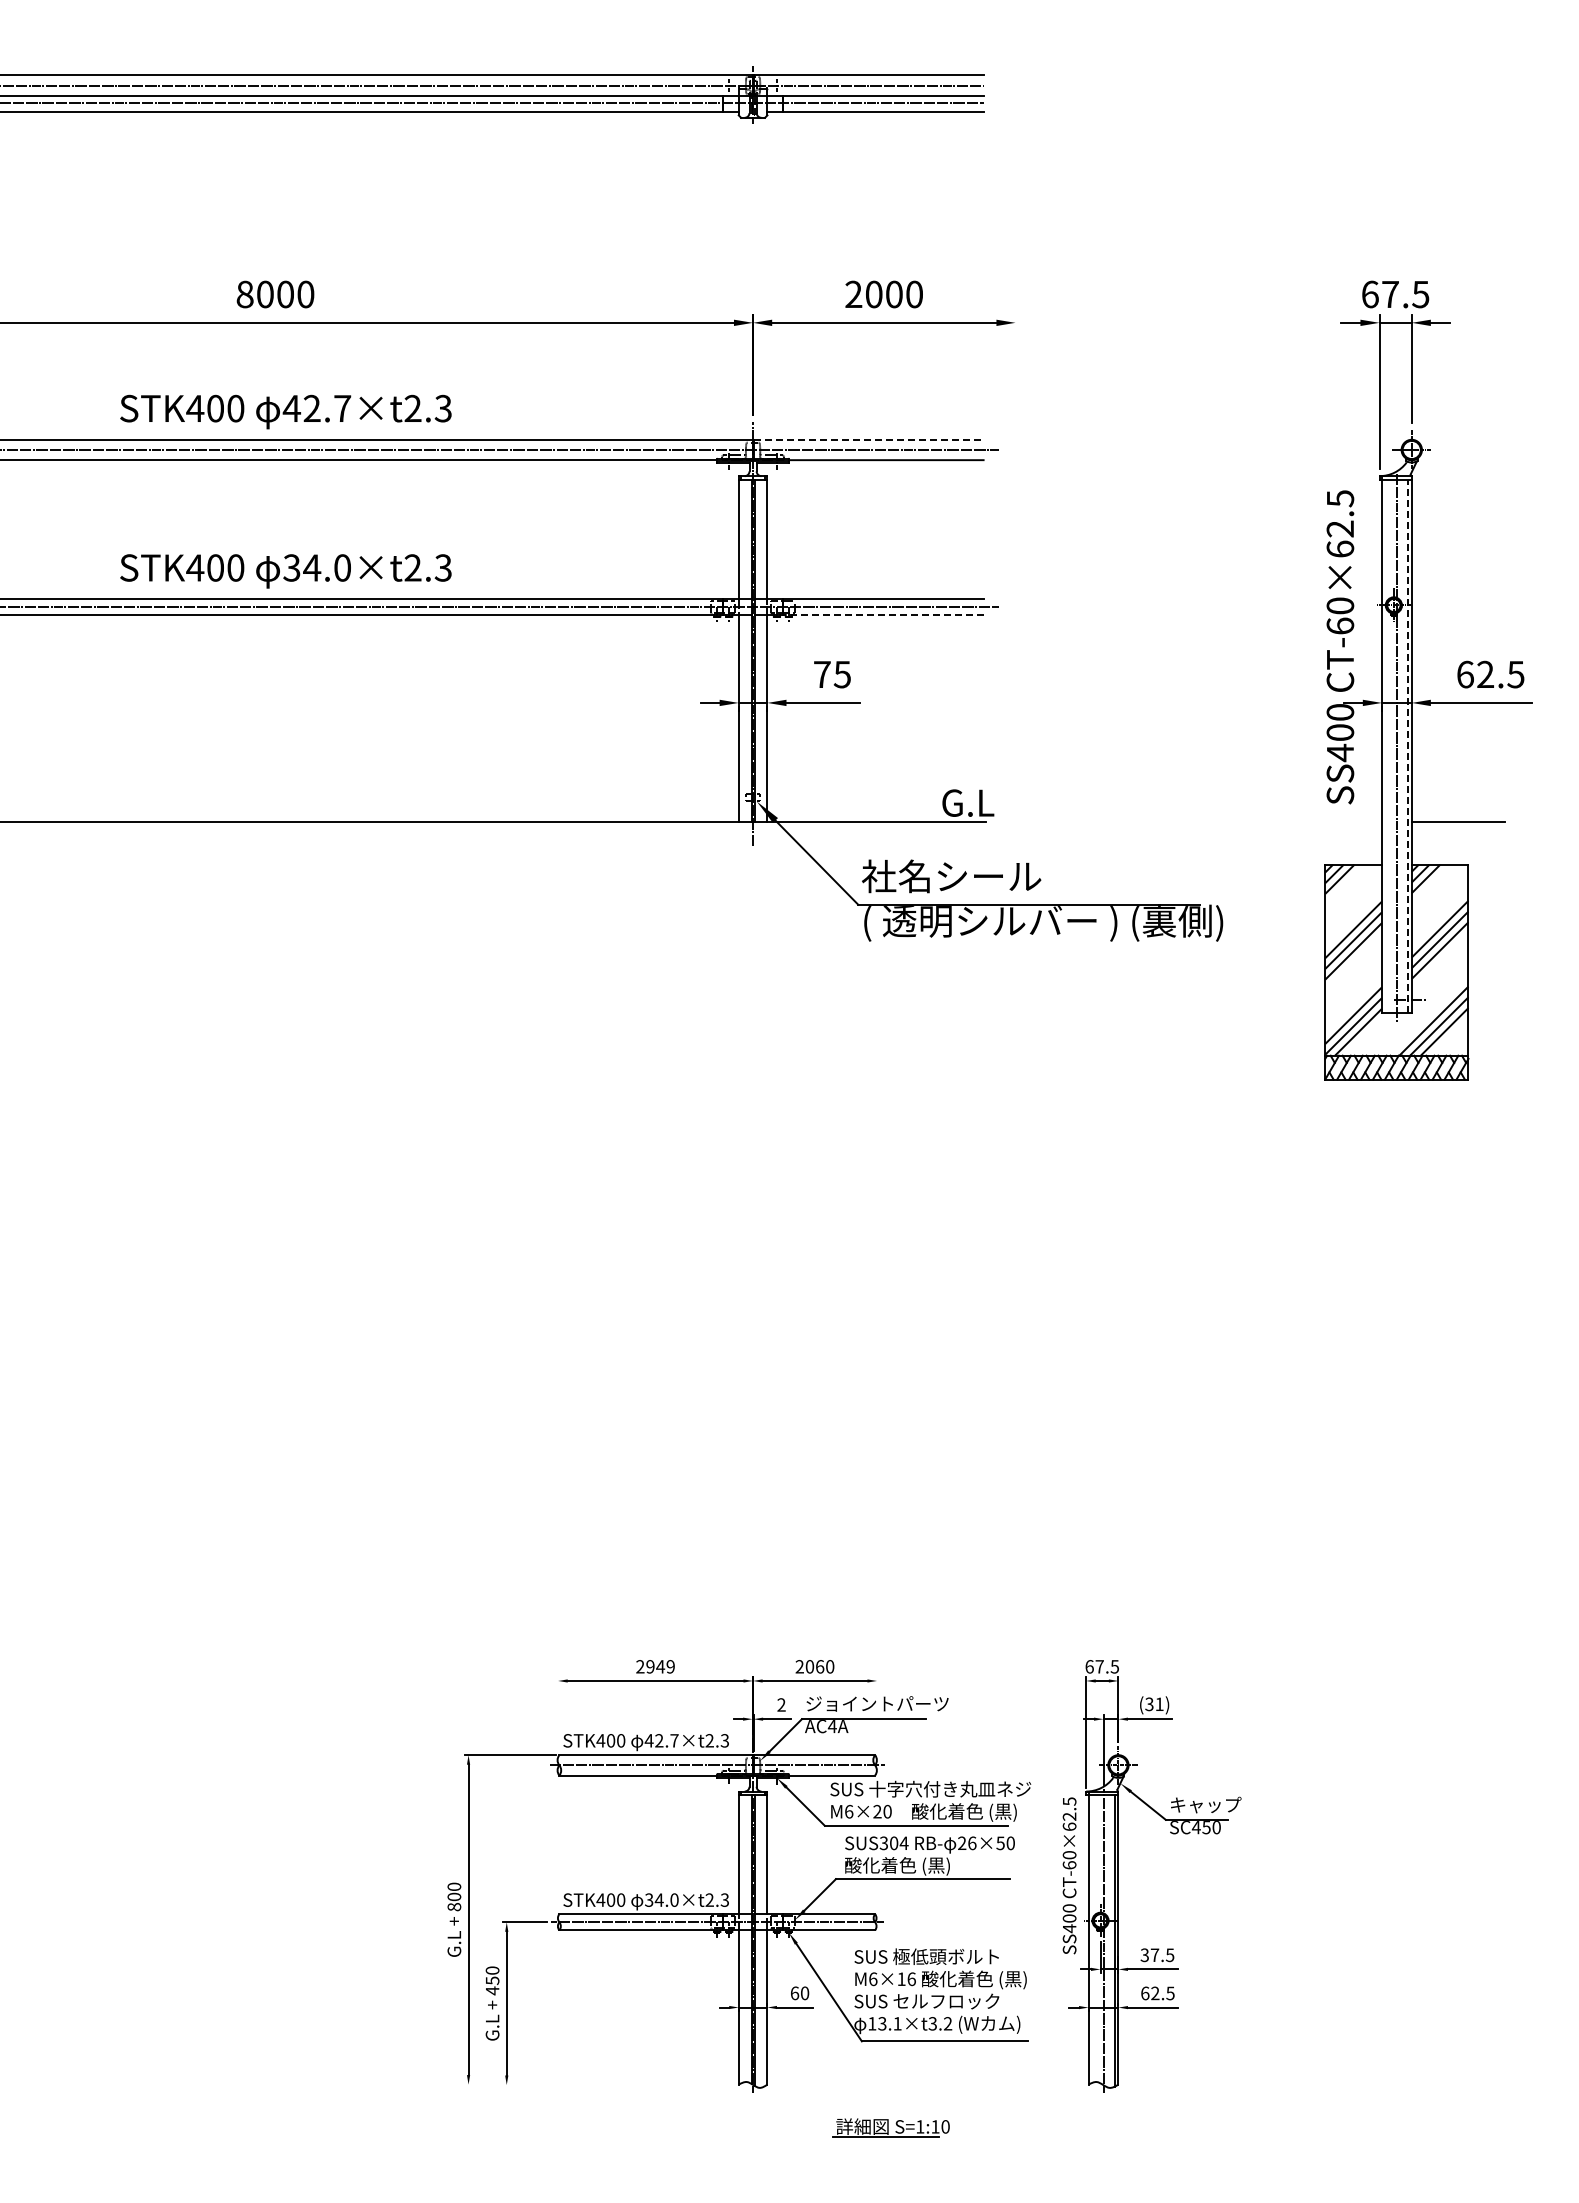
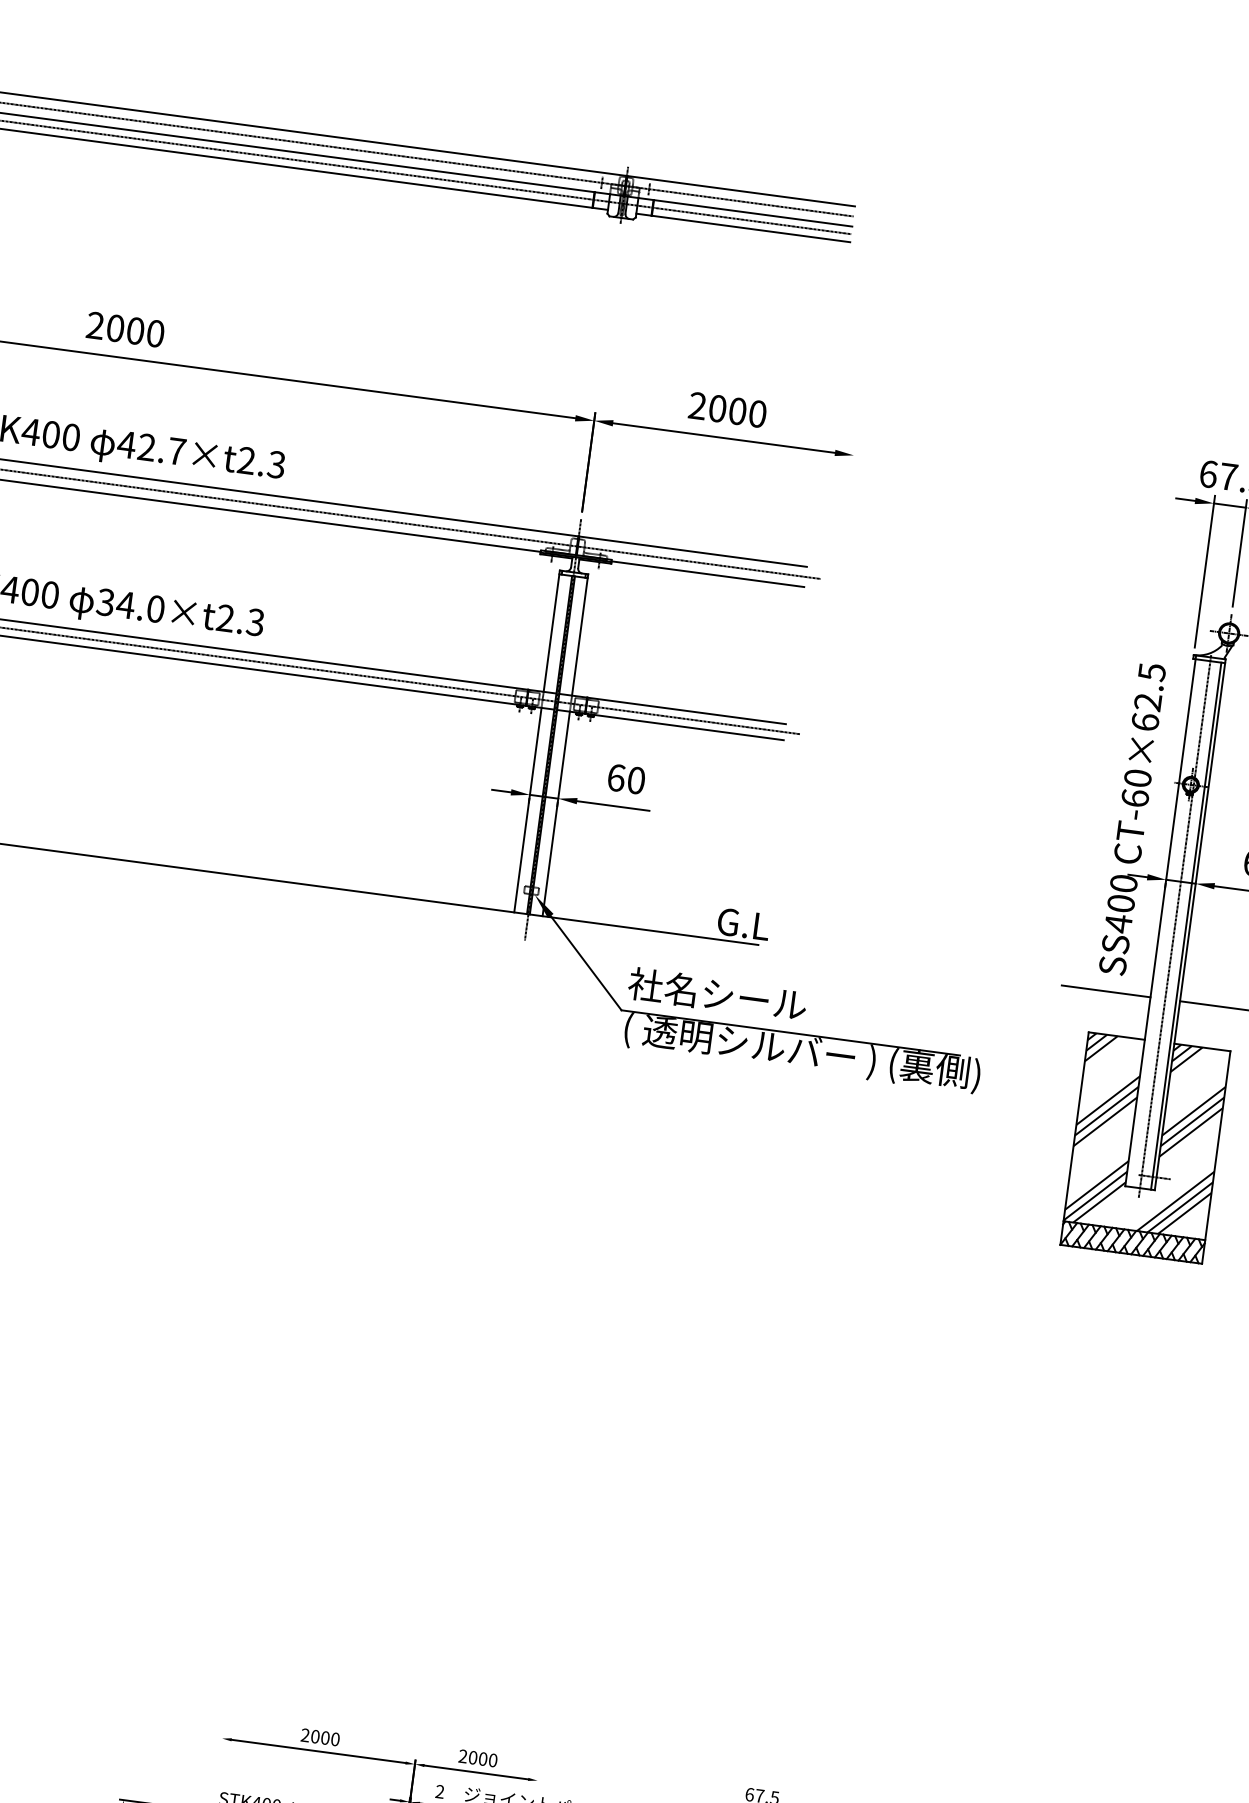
text: (244, 294) -> (94, 325), 8000 -> 2000
line: (869, 439) -> (694, 551), dashed -> solid
line: (882, 615) -> (683, 727), dashed -> solid
text: (832, 674) -> (626, 779), 75 -> 60
line: (1407, 745) -> (1185, 925), dashed -> solid
line: (1336, 821) -> (1105, 991), added
text: (660, 1666) -> (325, 1737), 2949 -> 2000
text: (820, 1666) -> (483, 1758), 2060 -> 2000

